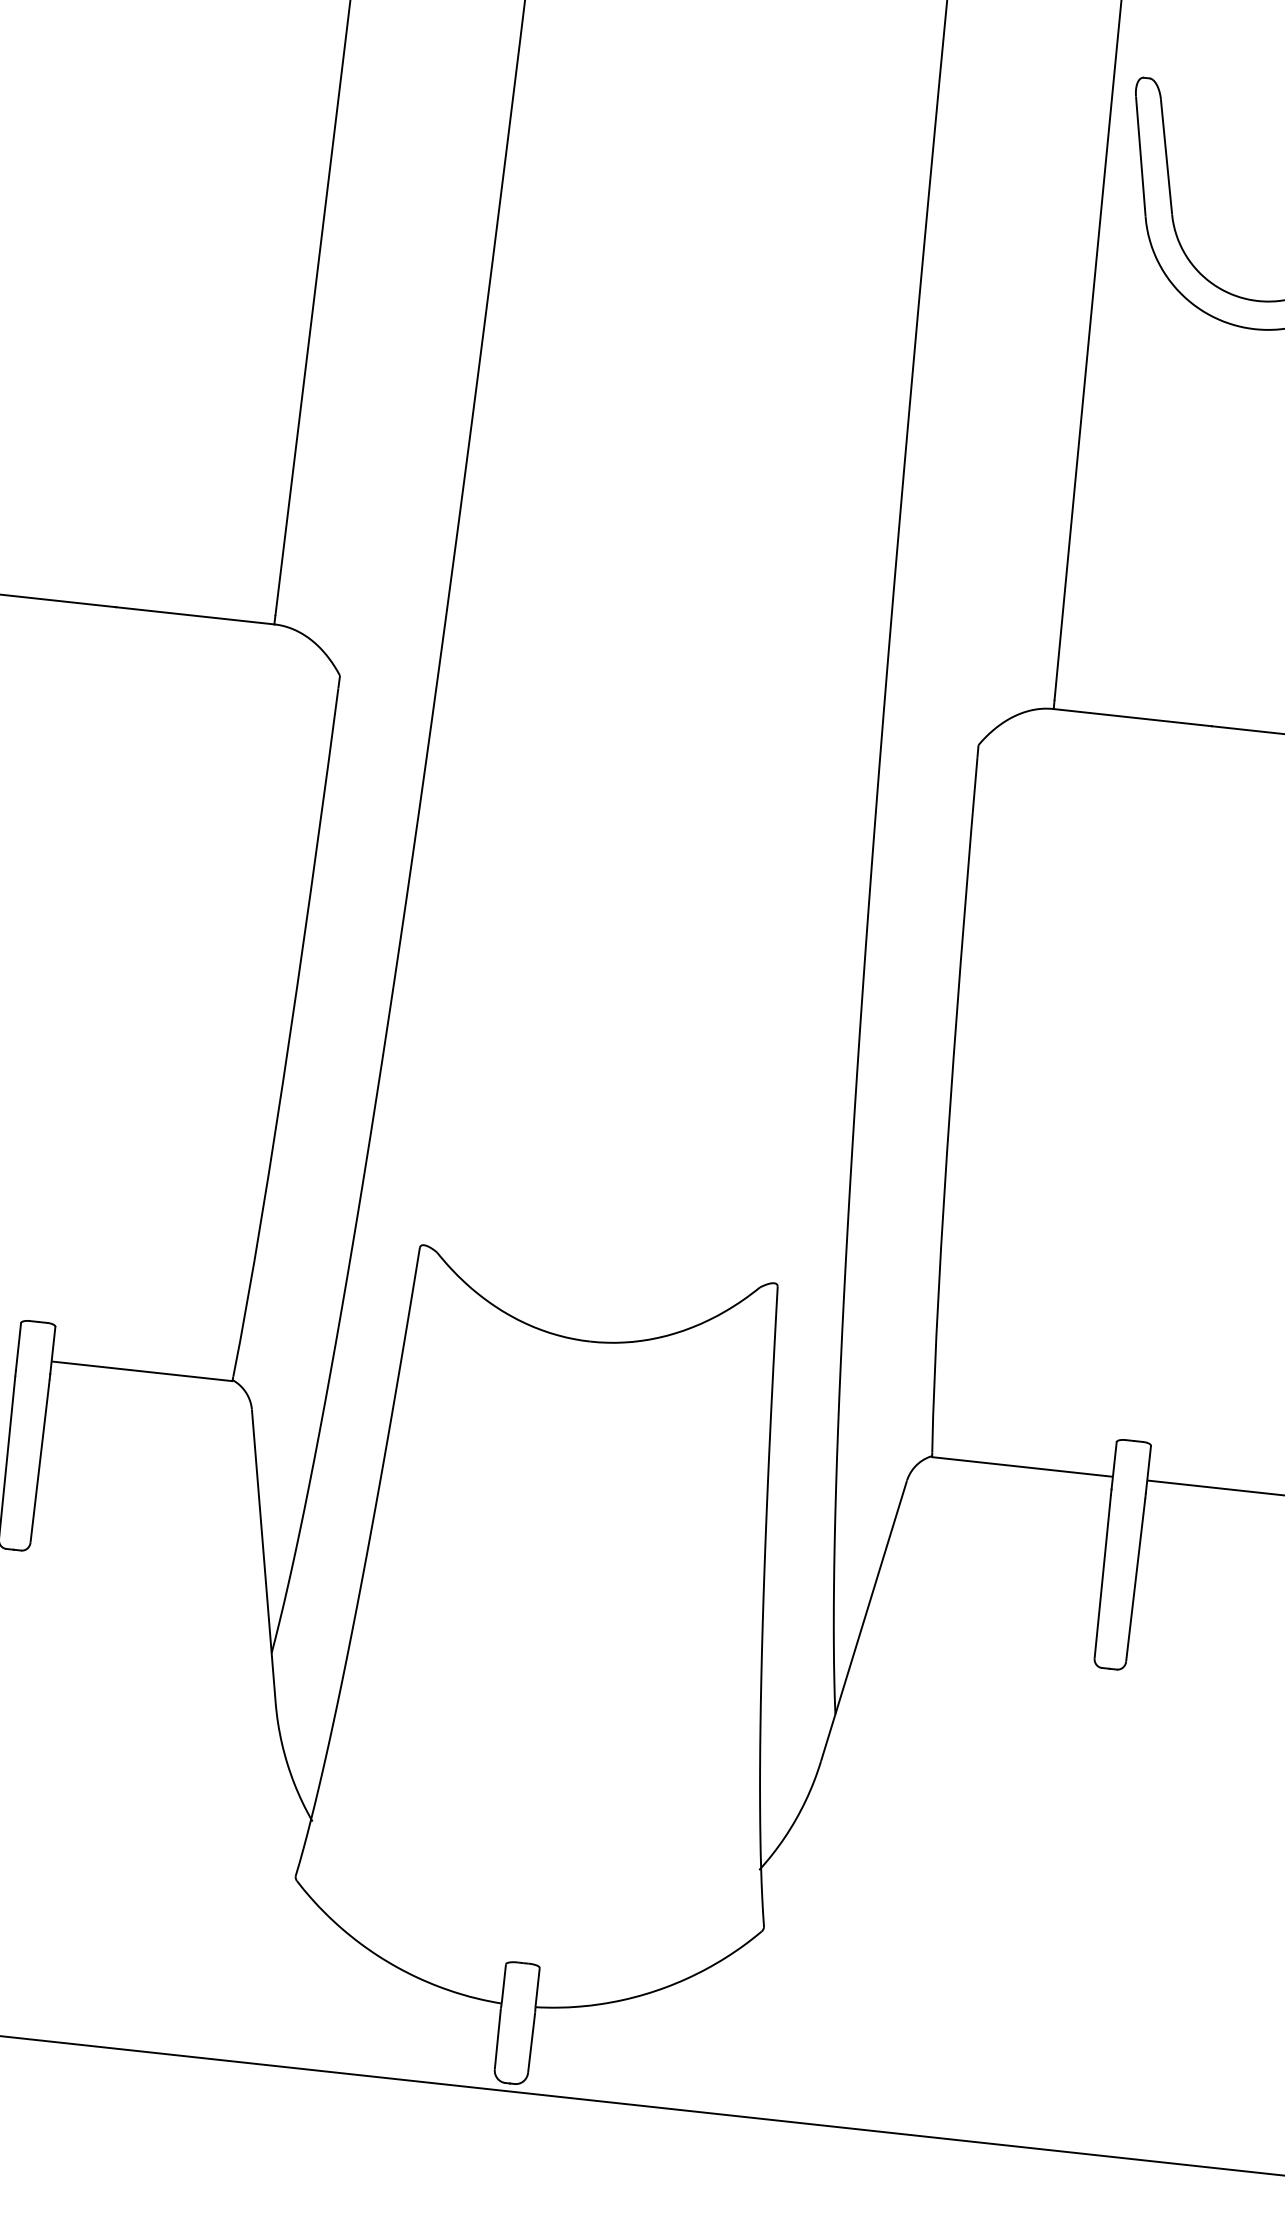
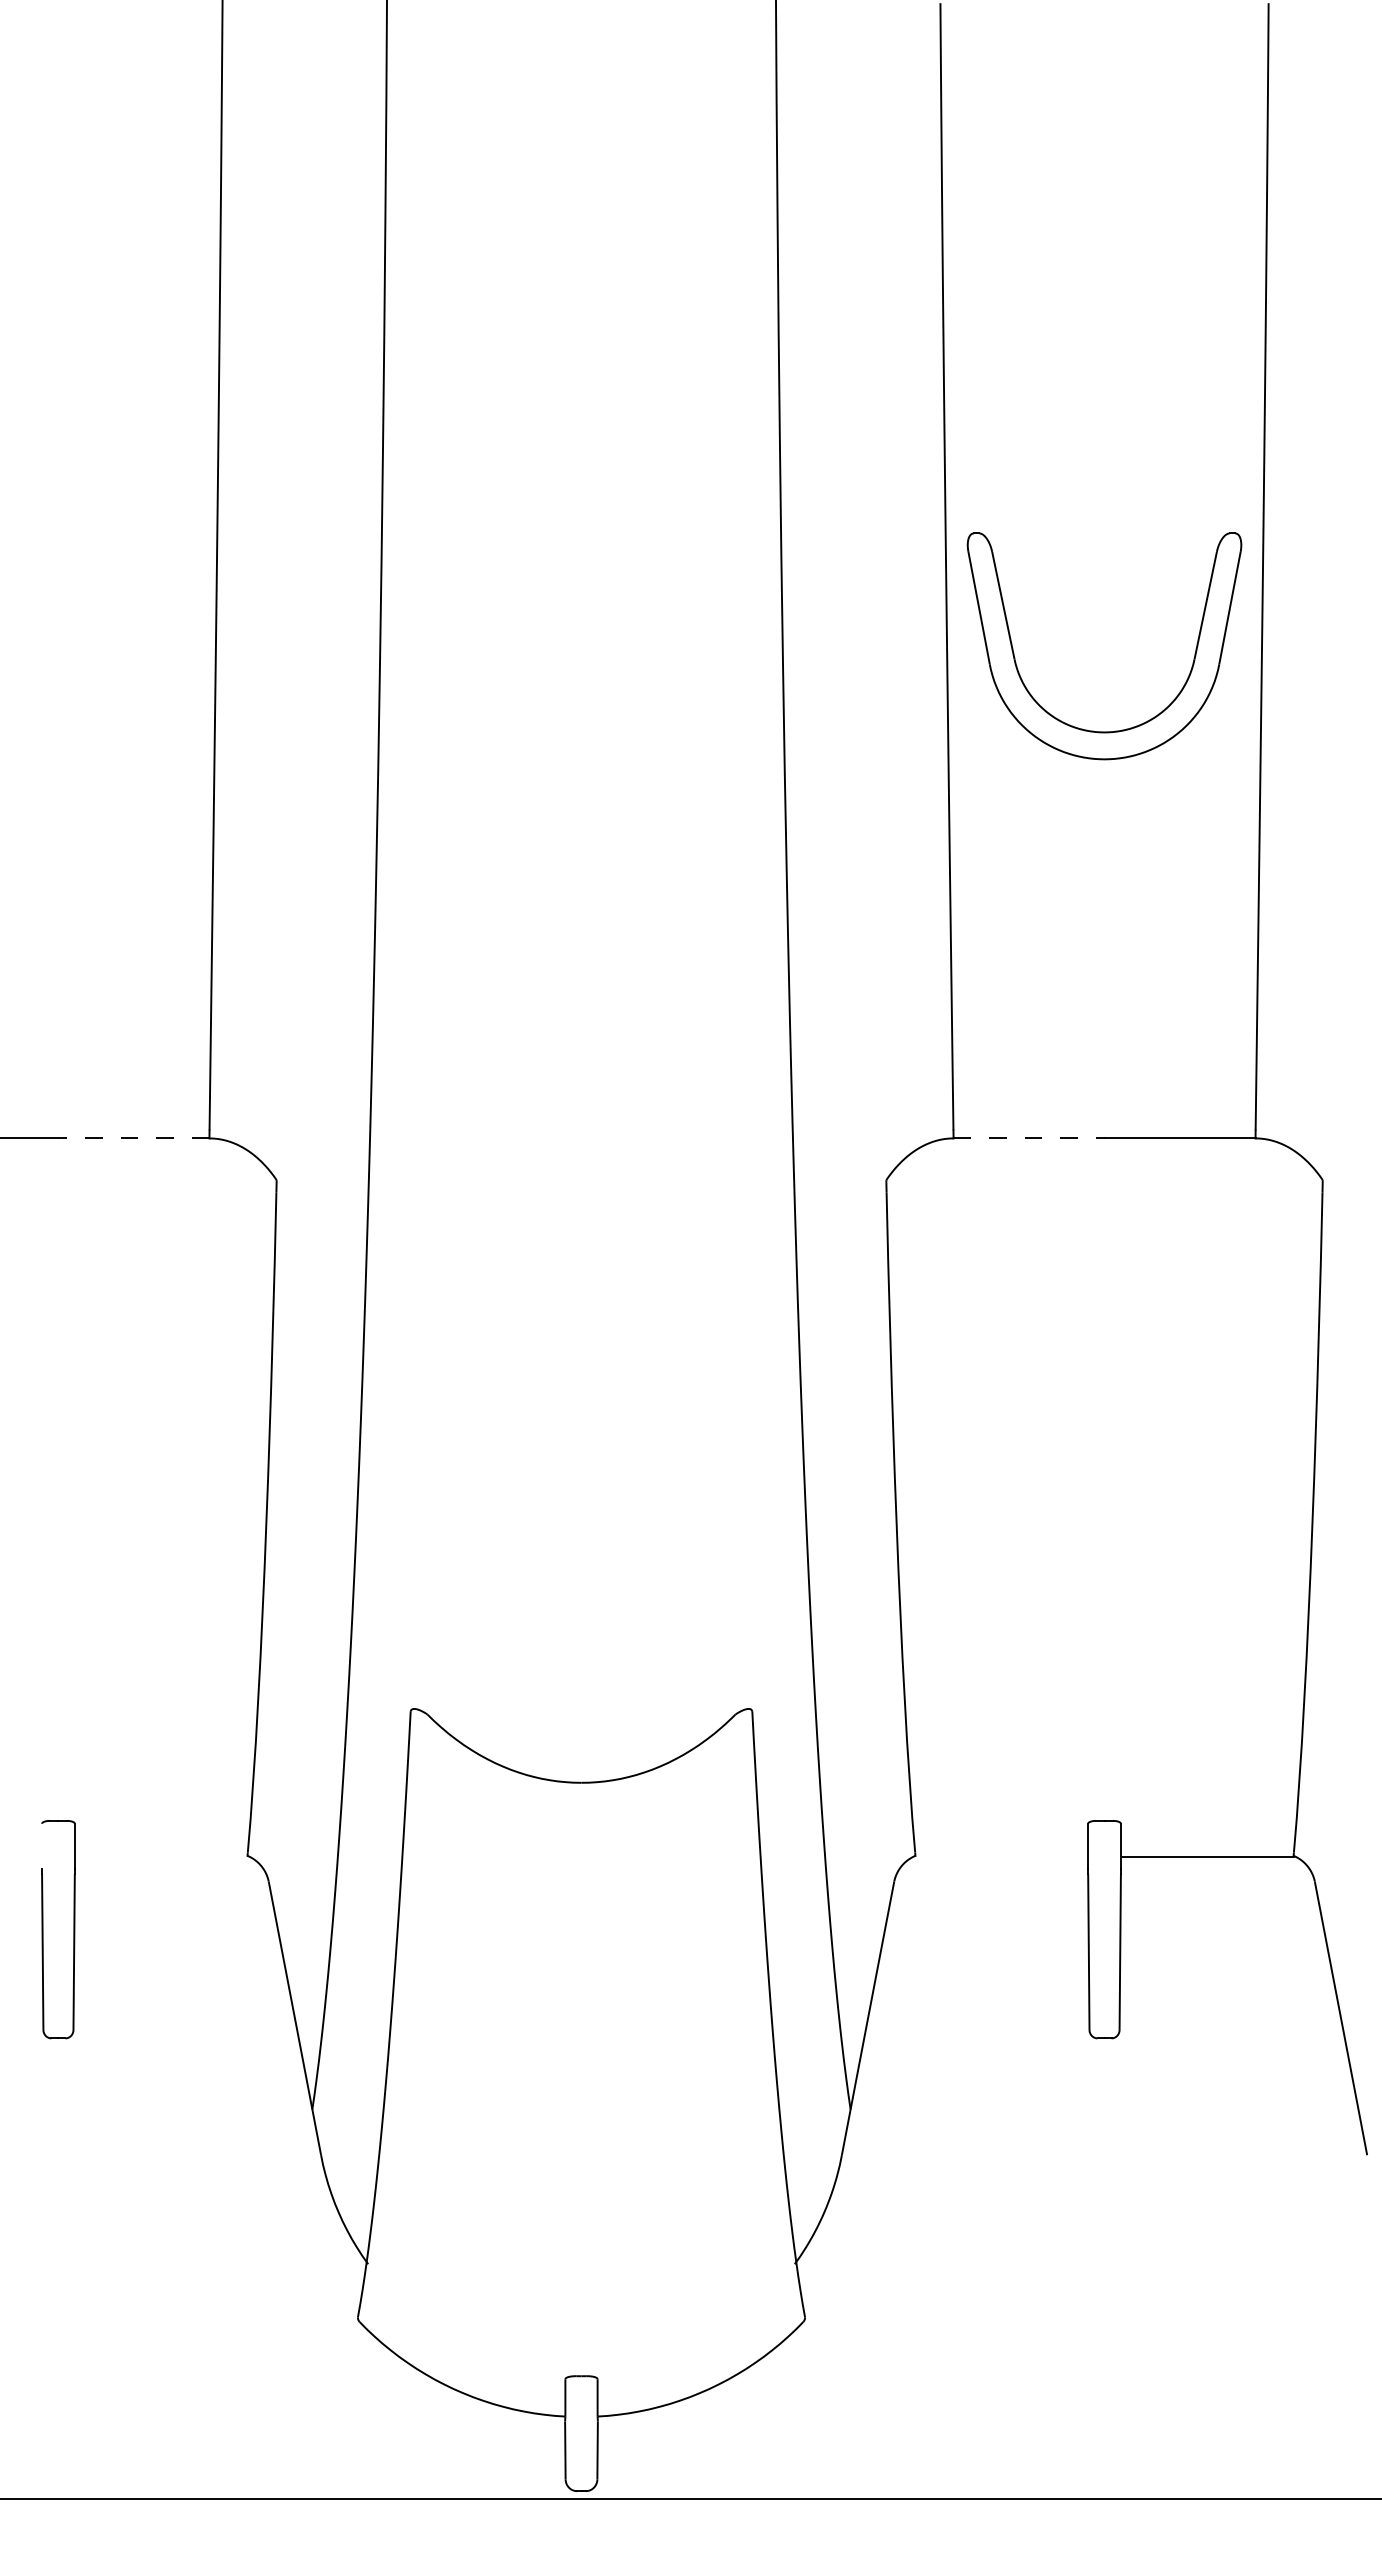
line: (194, 615) -> (133, 1138), solid -> dashed
line: (1133, 717) -> (1029, 1138), solid -> dashed
line: (19, 1345) -> (42, 1845), removed
line: (142, 1371) -> (161, 1856), removed
line: (1021, 1466) -> (1000, 1856), removed

